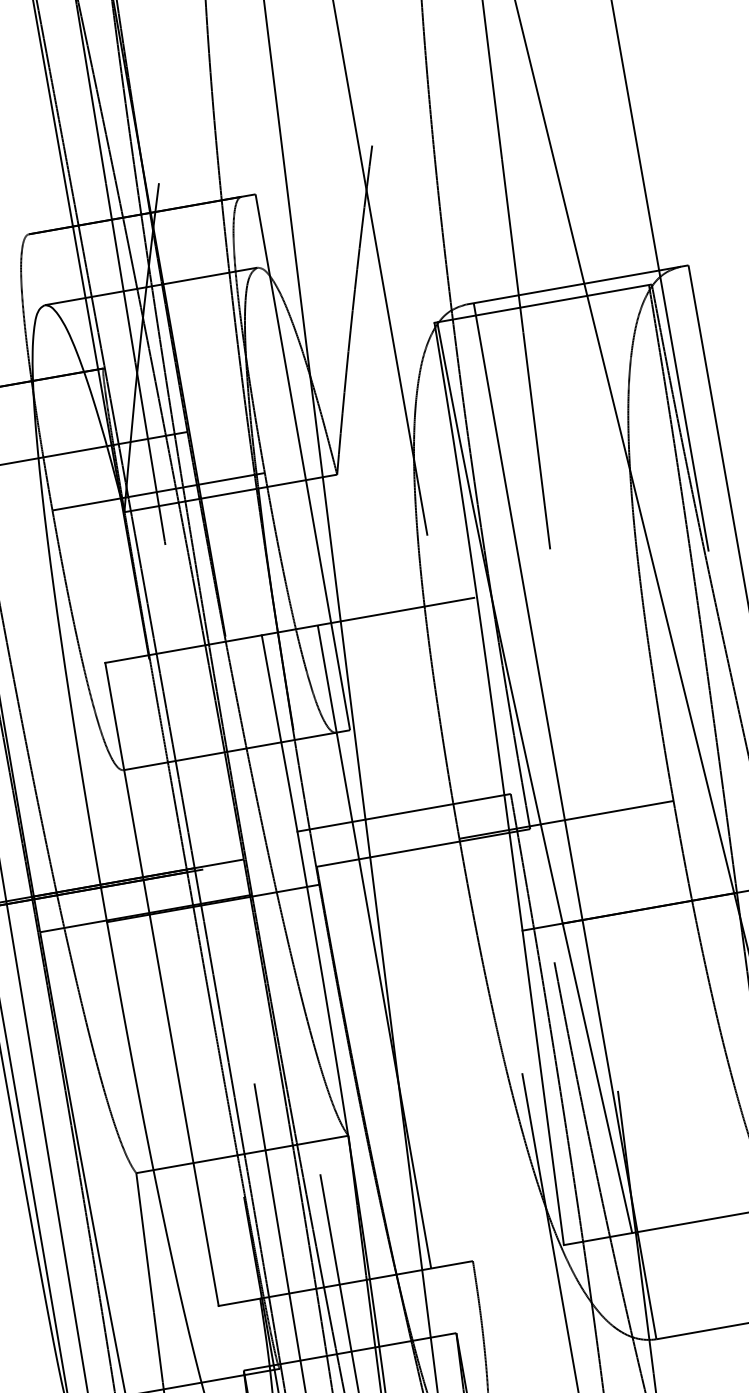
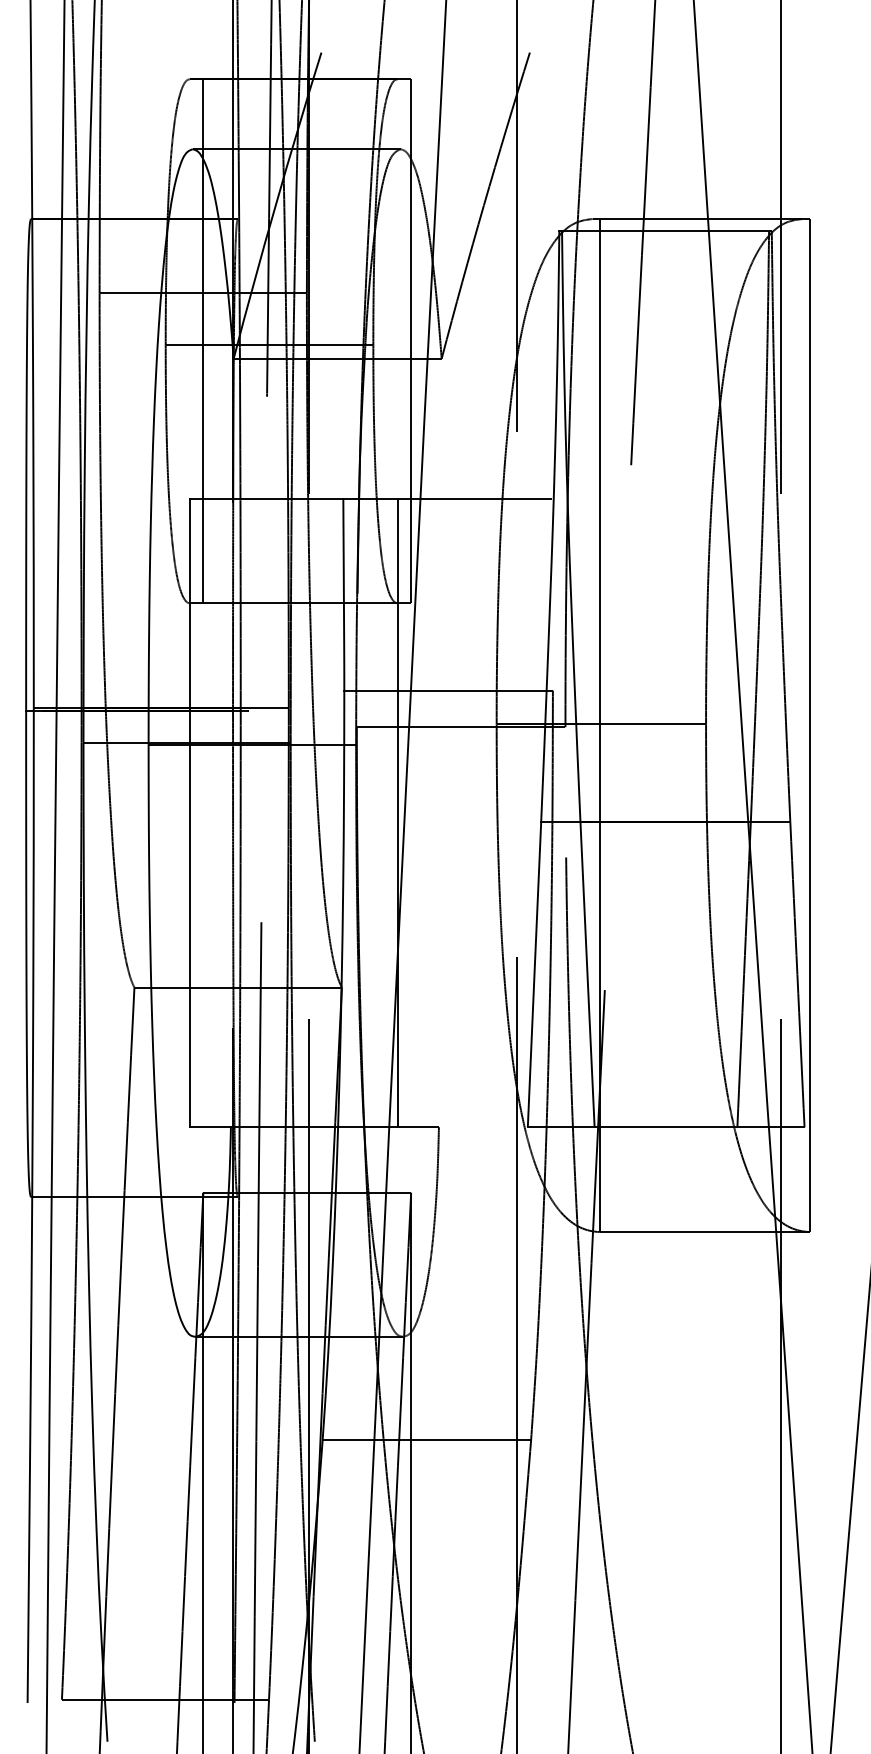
line: (90, 499) -> (203, 341), added

